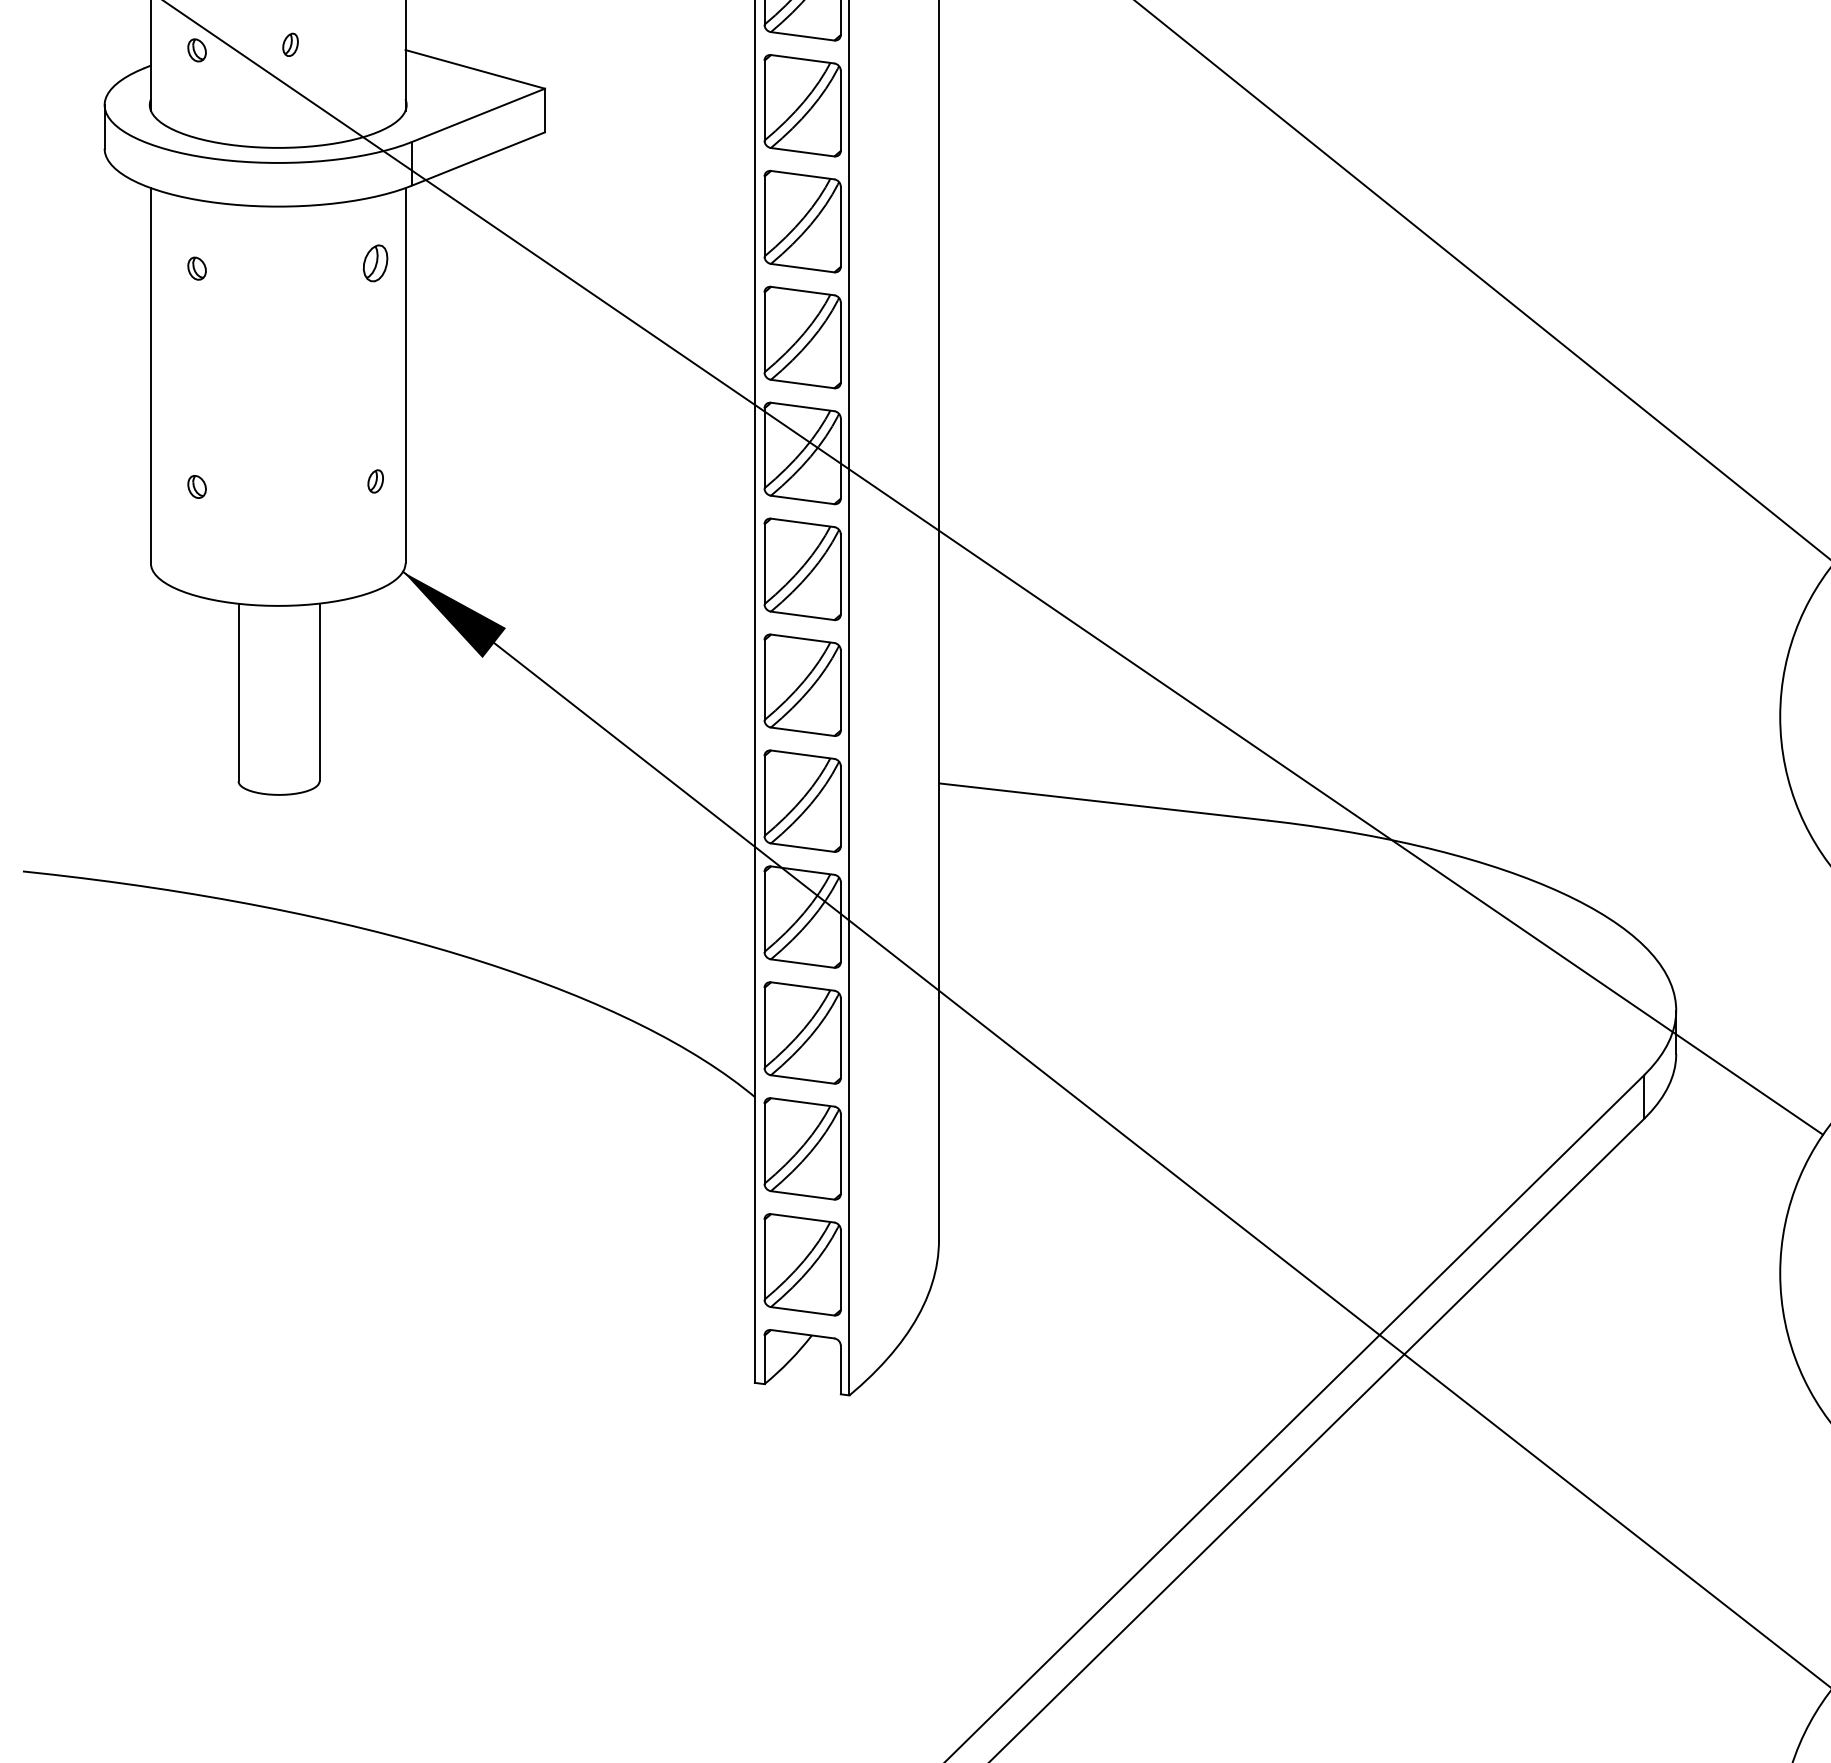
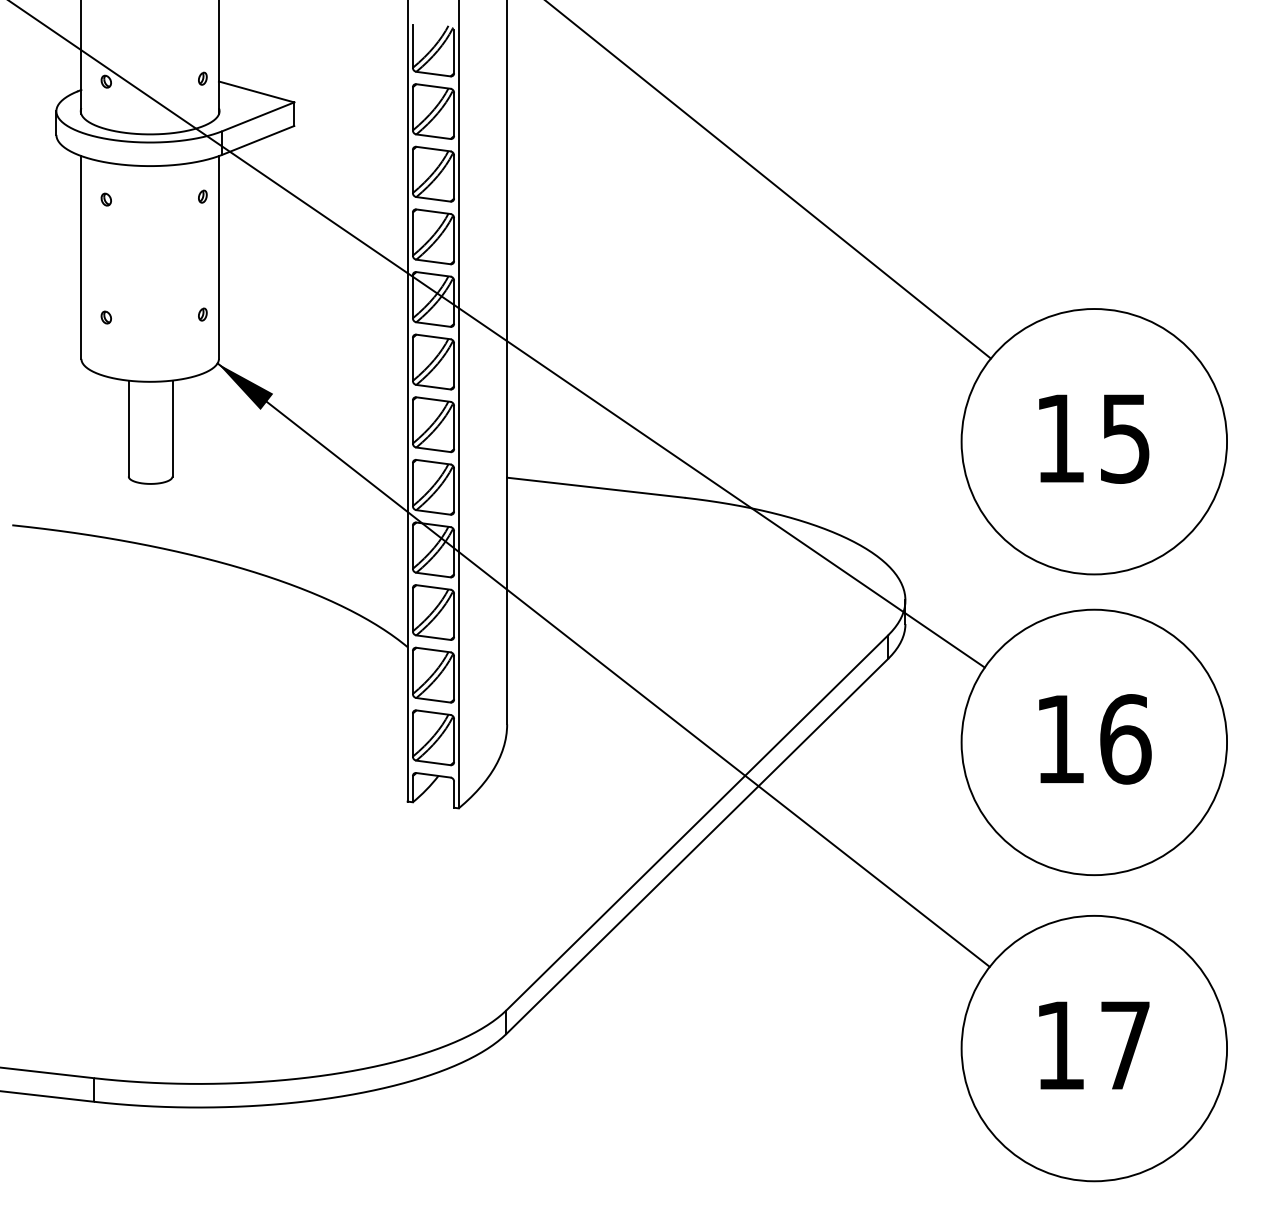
part: (289, 44) -> (202, 78), moved
part: (375, 262) -> (202, 196), size x0.62

